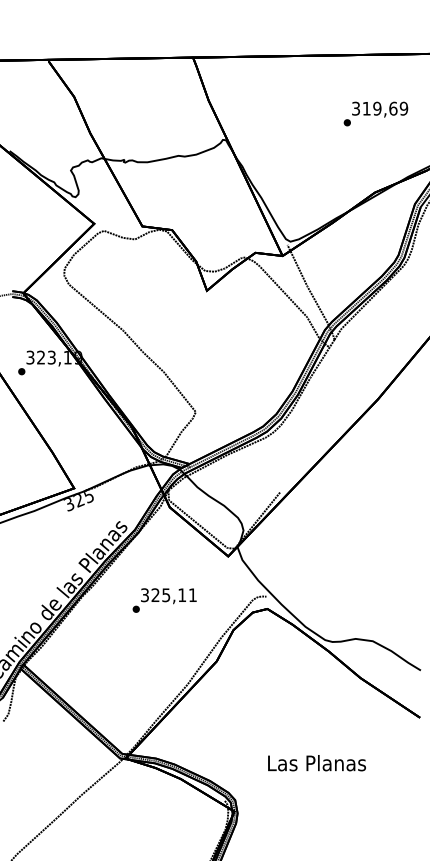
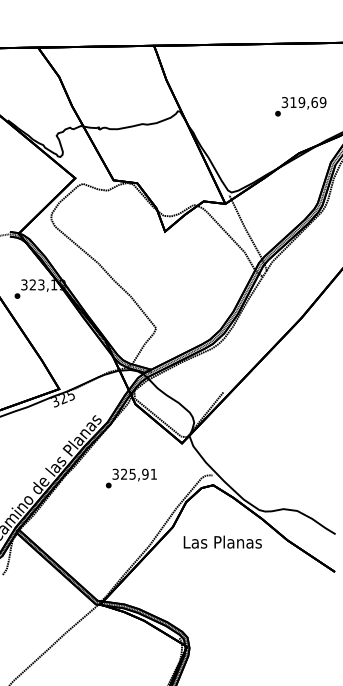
text: (375, 113) -> (300, 106), moved
text: (182, 594) -> (145, 473), 325,11 -> 325,91
text: (316, 762) -> (222, 541), moved

